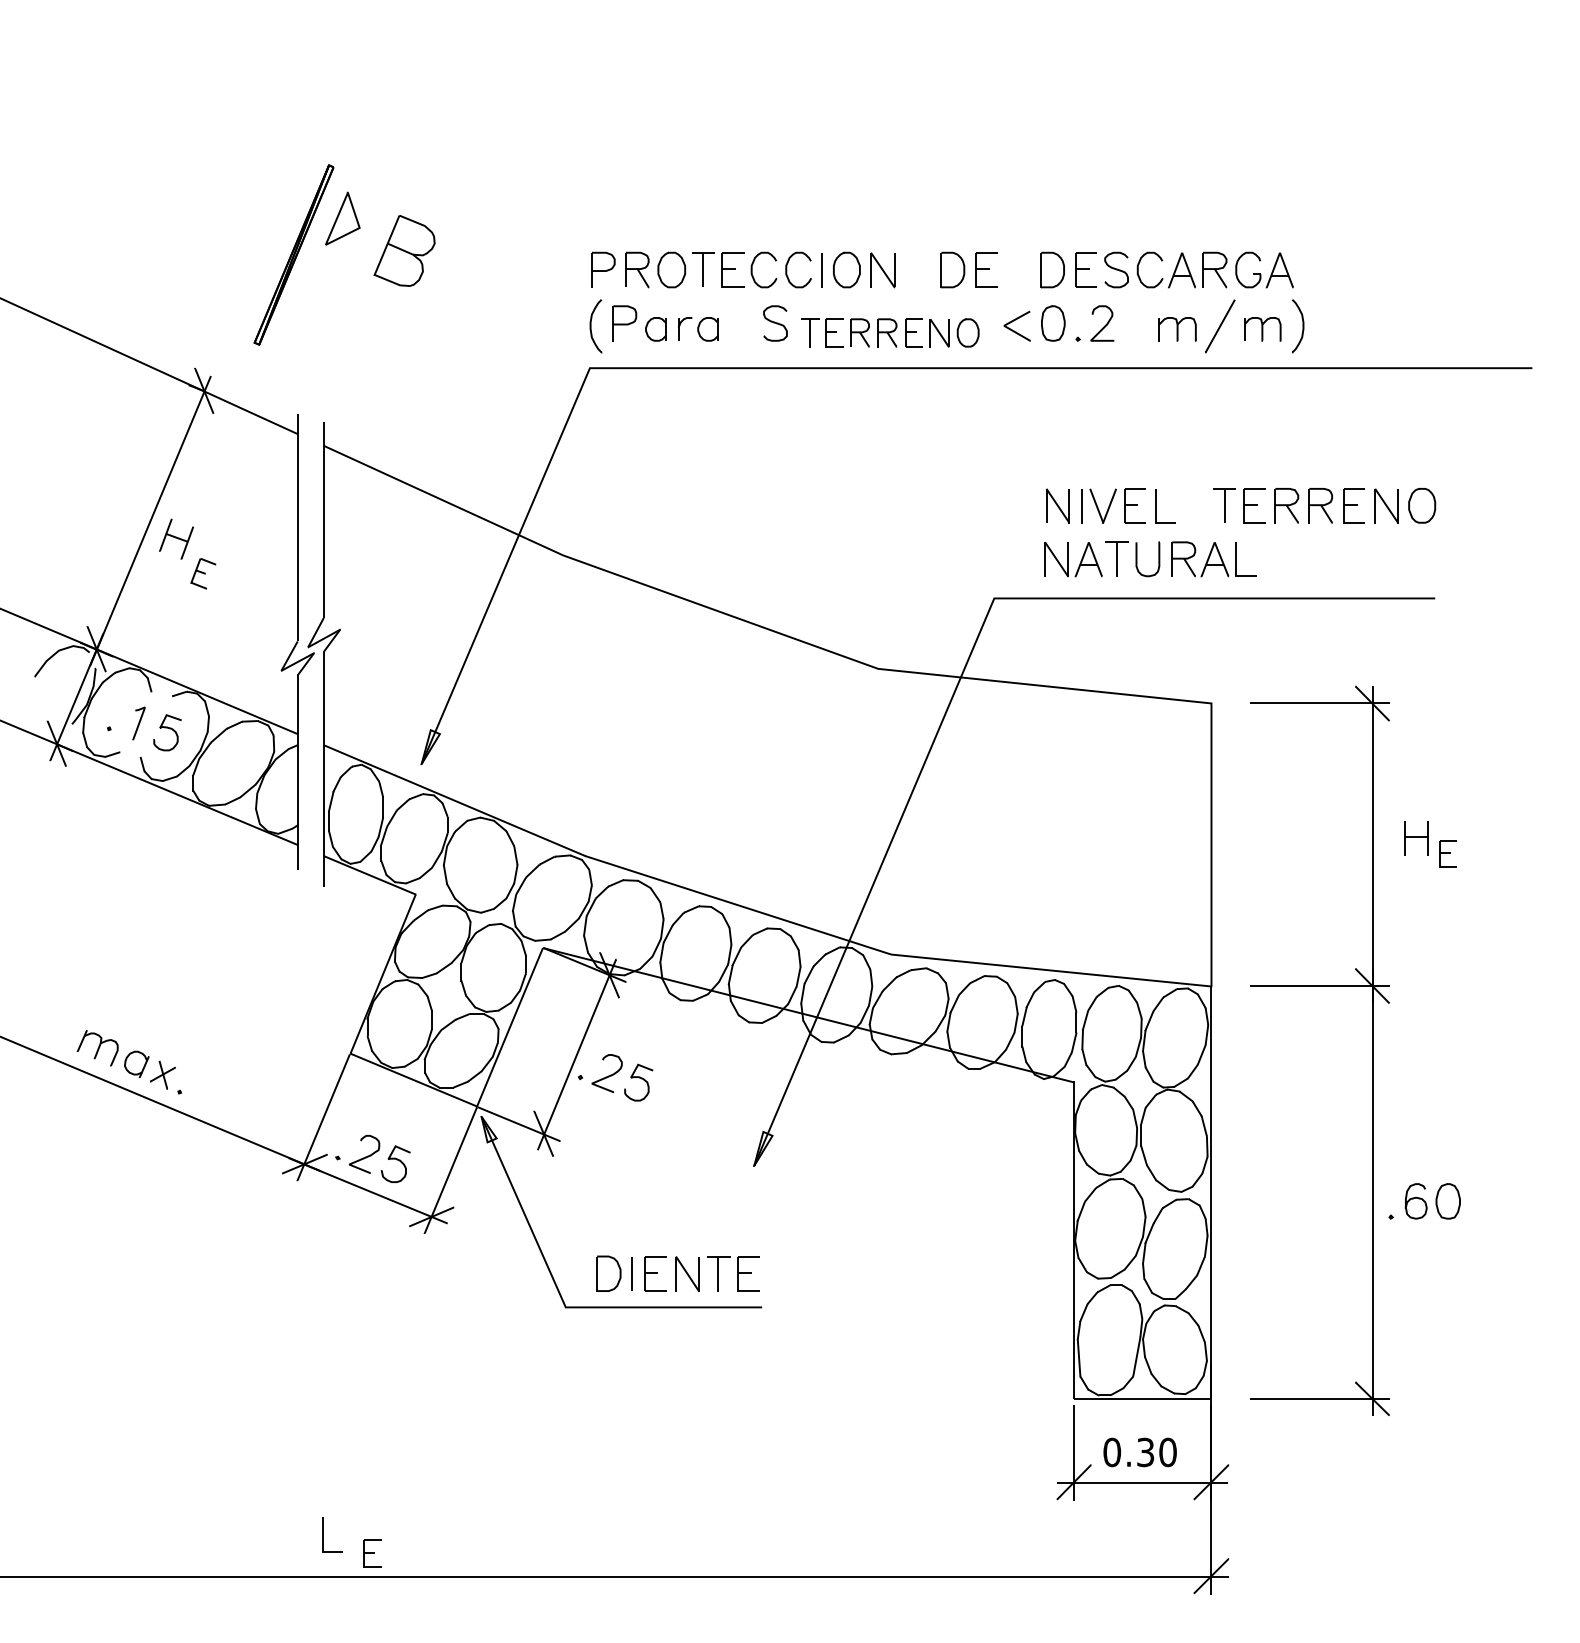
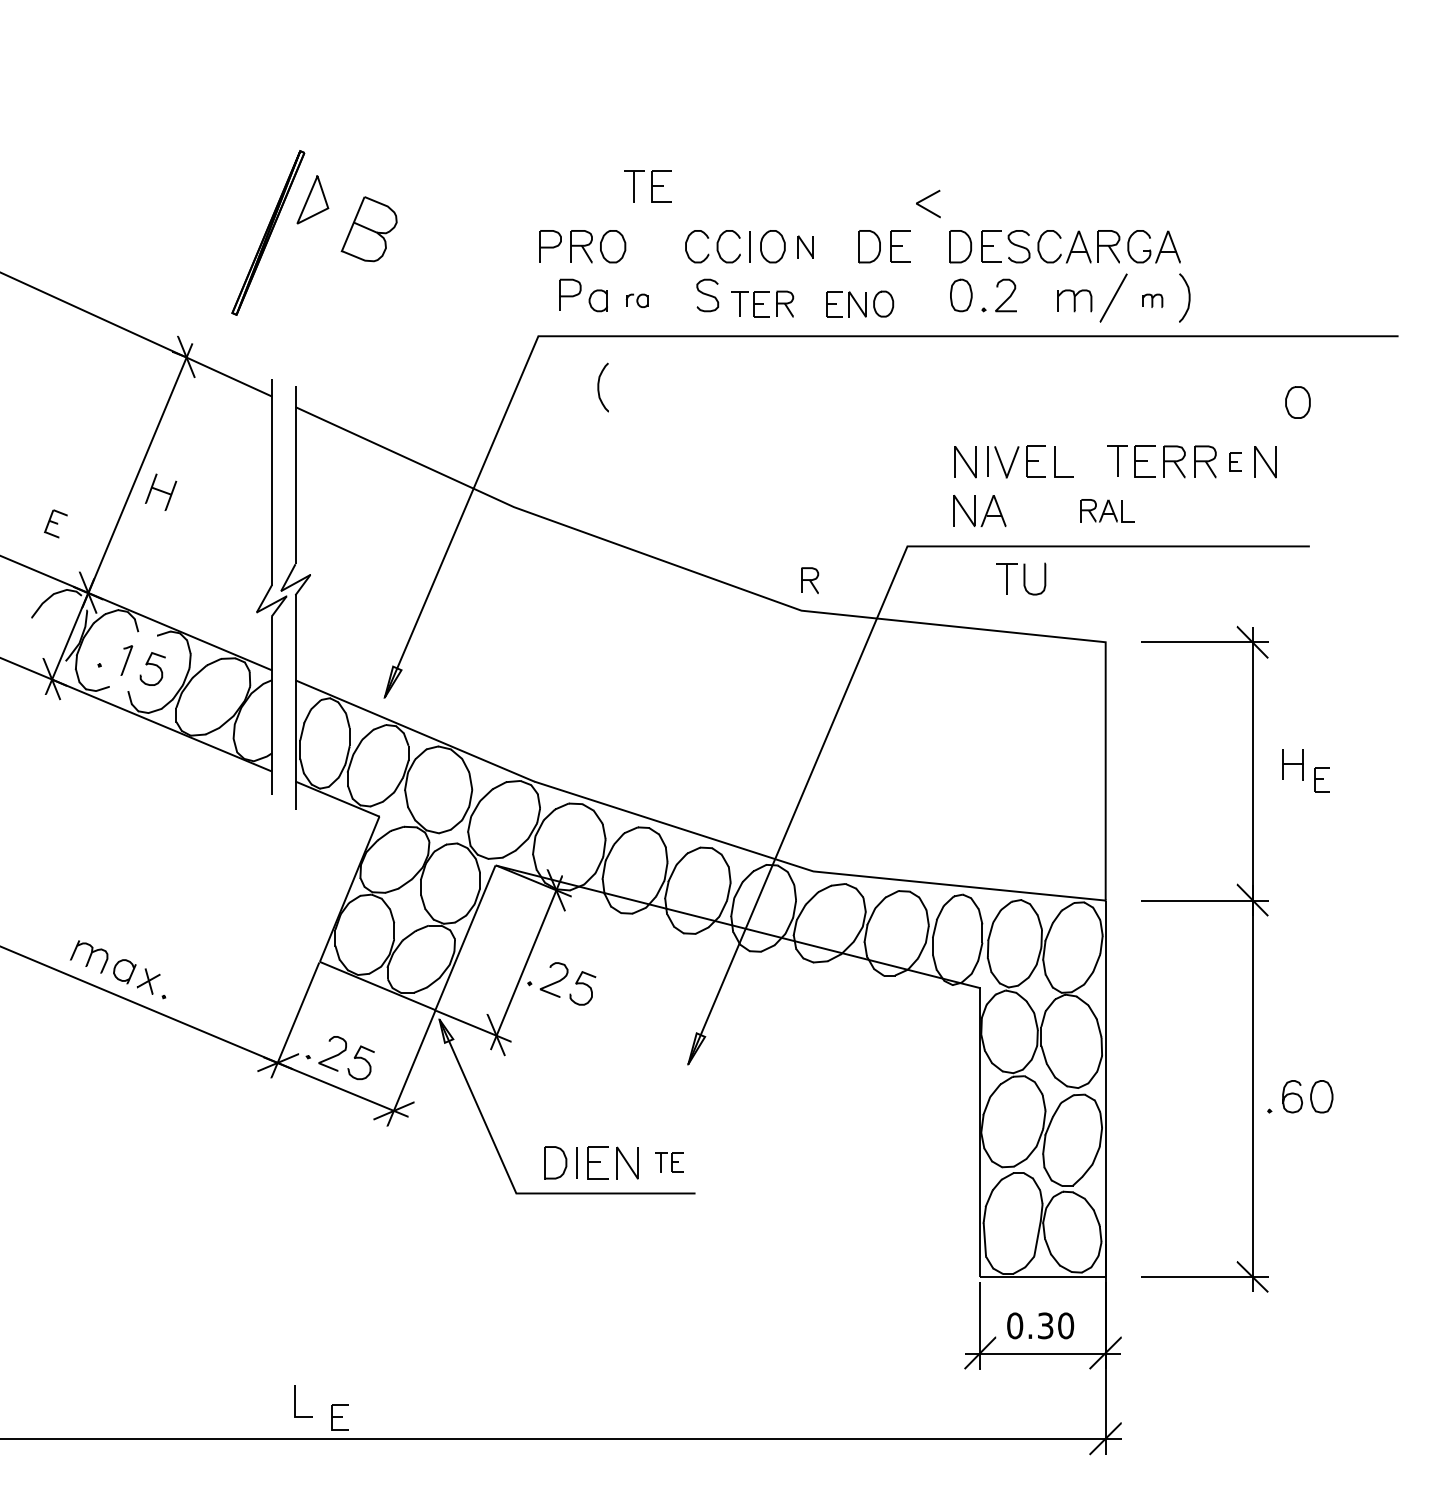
part: (718, 269) -> (648, 185), moved
part: (882, 270) -> (805, 247), size x0.7
line: (1014, 321) -> (925, 199), moved
curve: (591, 326) -> (599, 387), moved
part: (698, 329) -> (637, 300), size x0.6
part: (1262, 329) -> (1152, 300), size x0.6
part: (887, 332) -> (809, 580), moved
part: (1353, 505) -> (1235, 461), size x0.6
curve: (1434, 505) -> (1309, 402), moved
part: (1132, 559) -> (1020, 579), moved
part: (1213, 559) -> (1107, 510), size x0.7
part: (203, 573) -> (56, 523), moved
part: (733, 1273) -> (669, 1162), size x0.6

